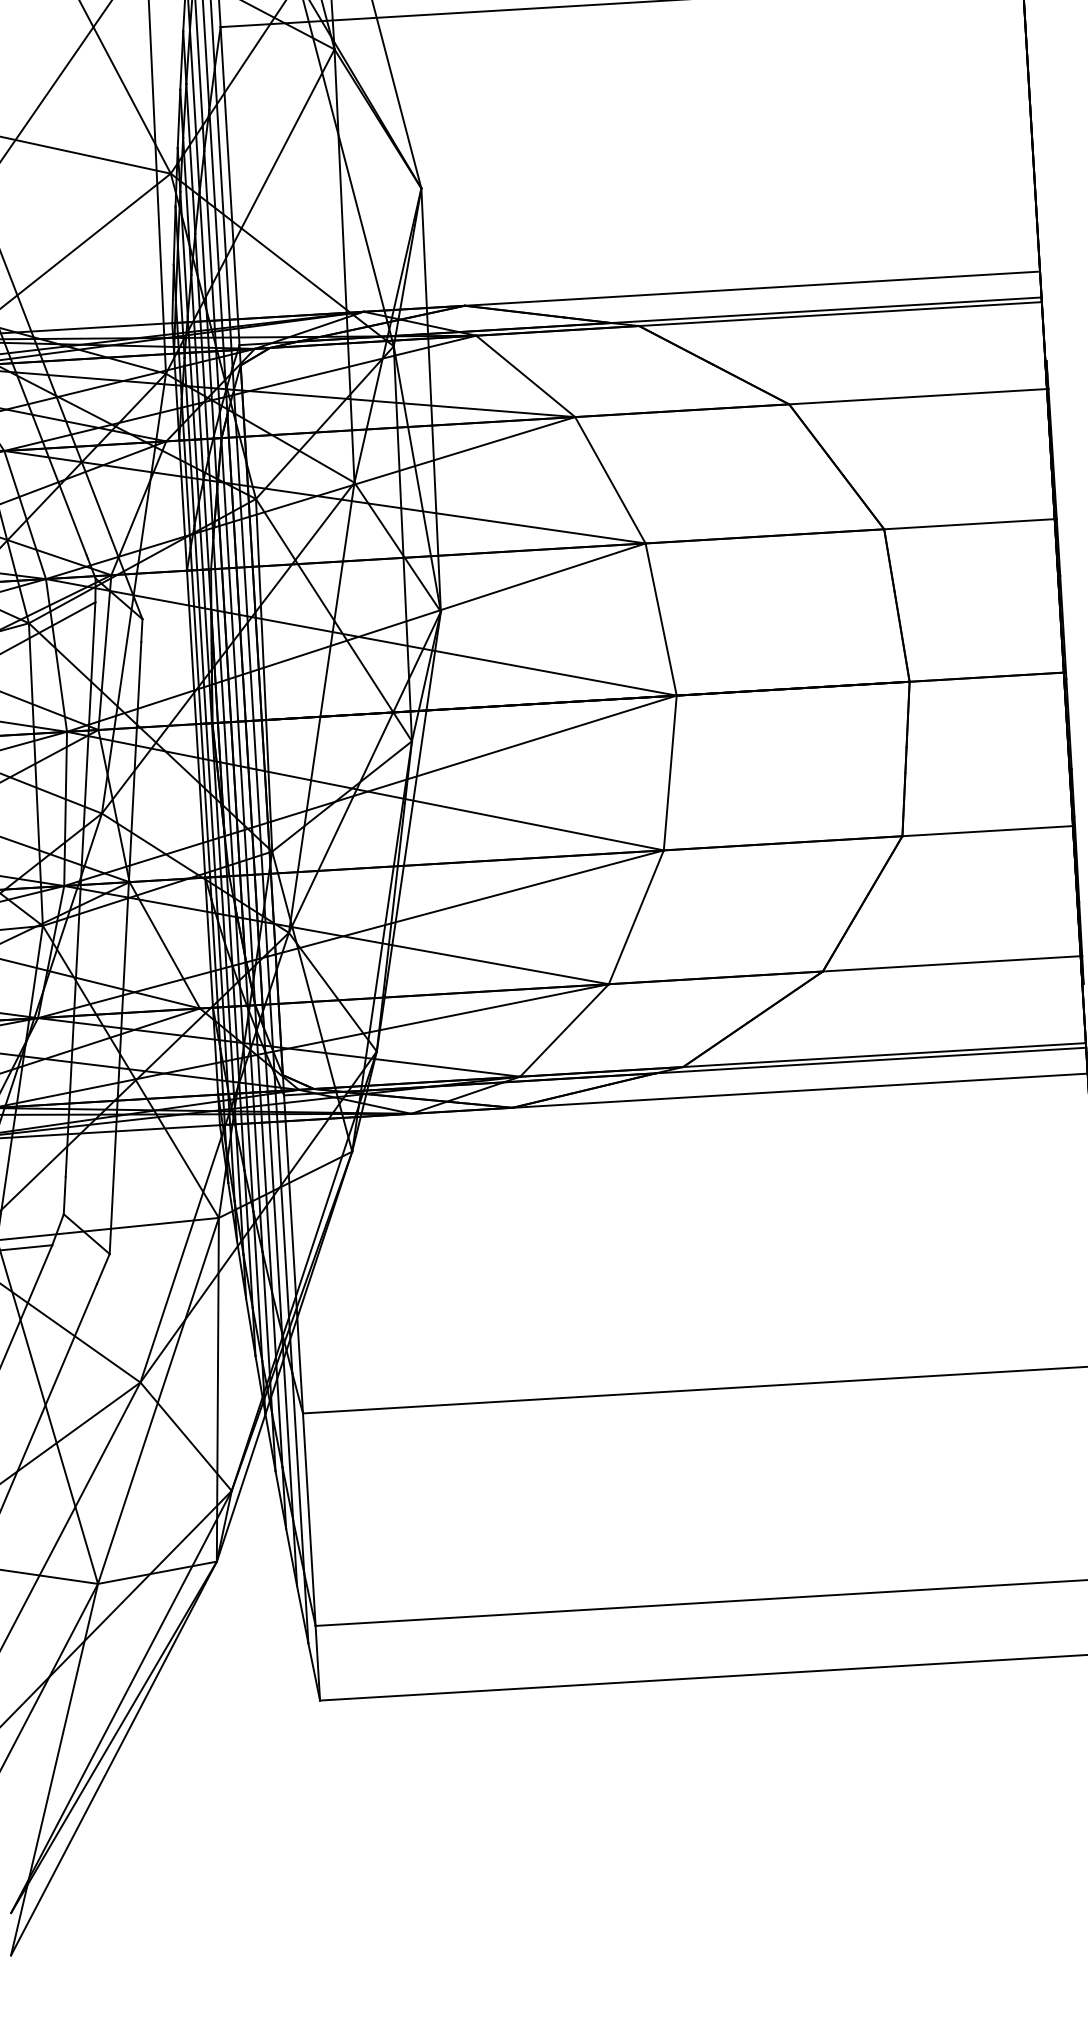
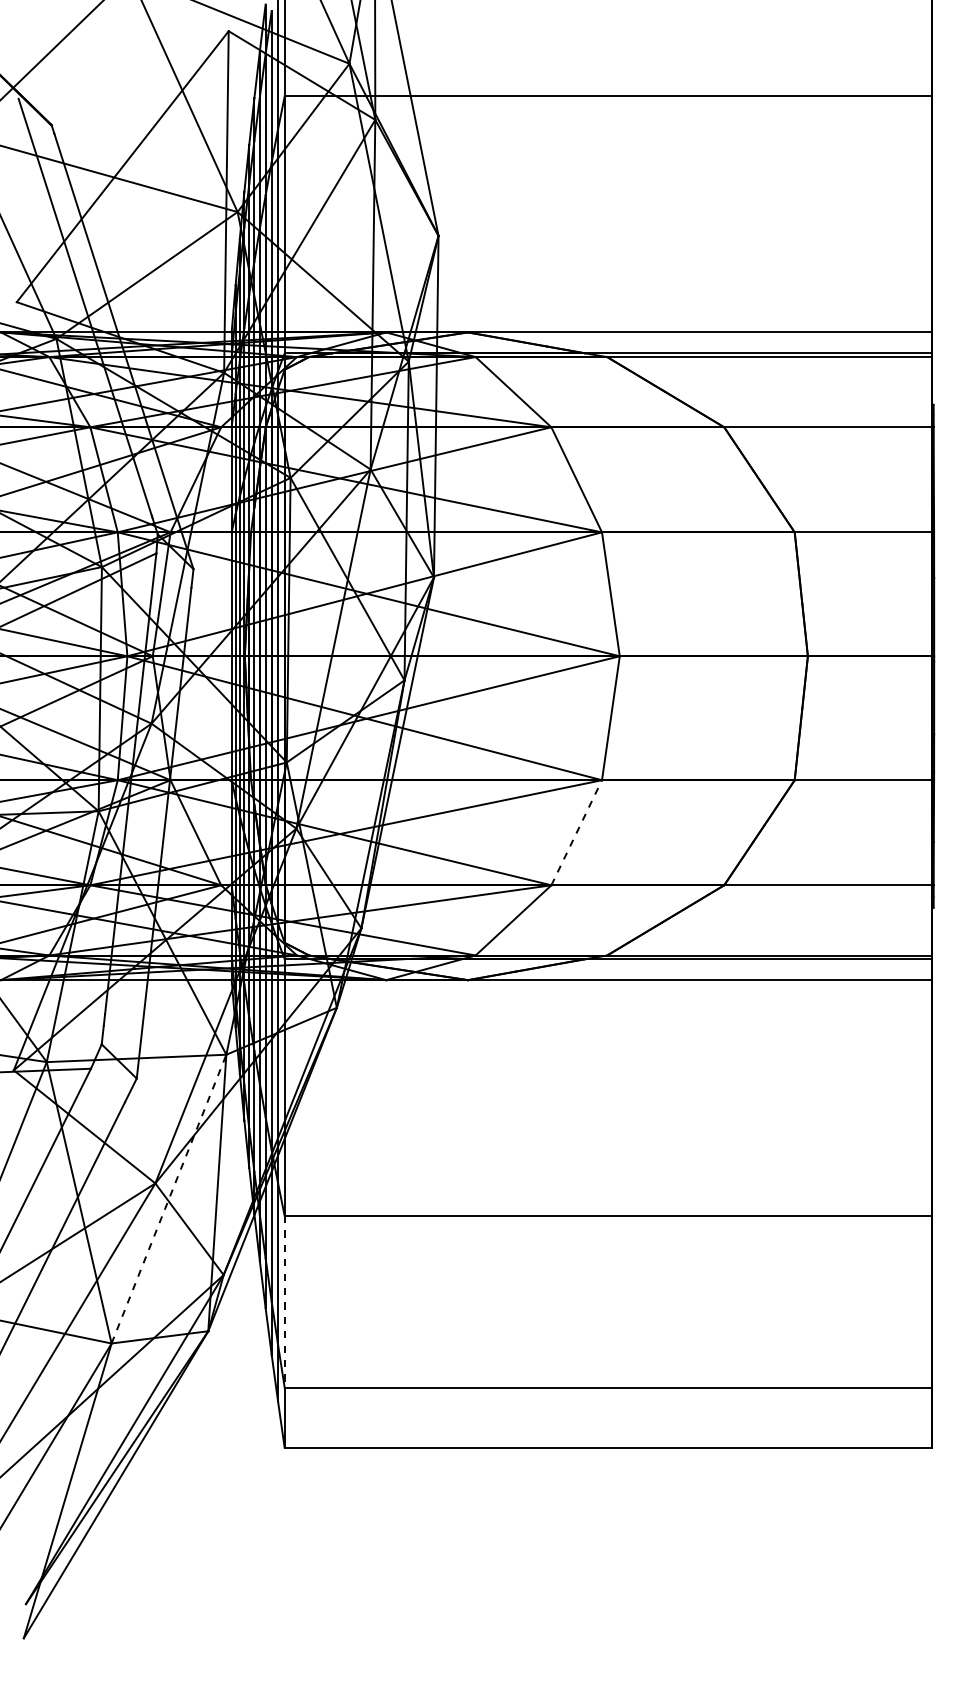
line: (636, 916) -> (576, 832), solid -> dashed
line: (159, 1400) -> (169, 1198), solid -> dashed
line: (309, 1519) -> (284, 1301), solid -> dashed

